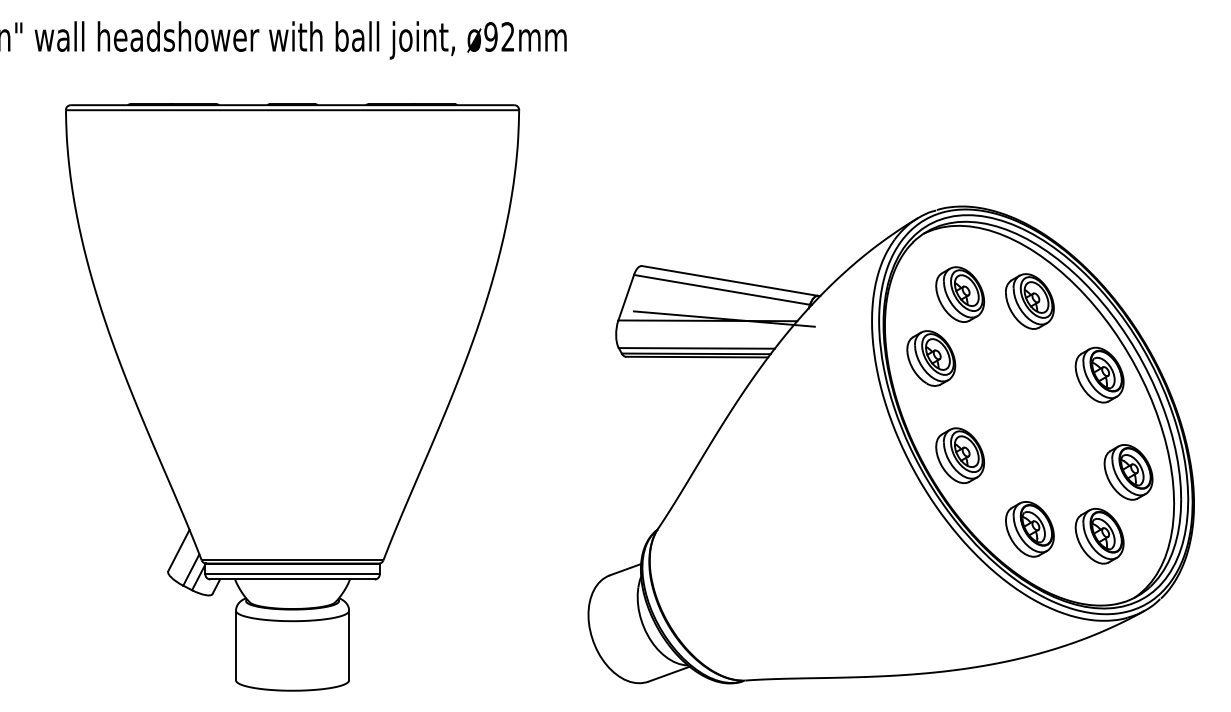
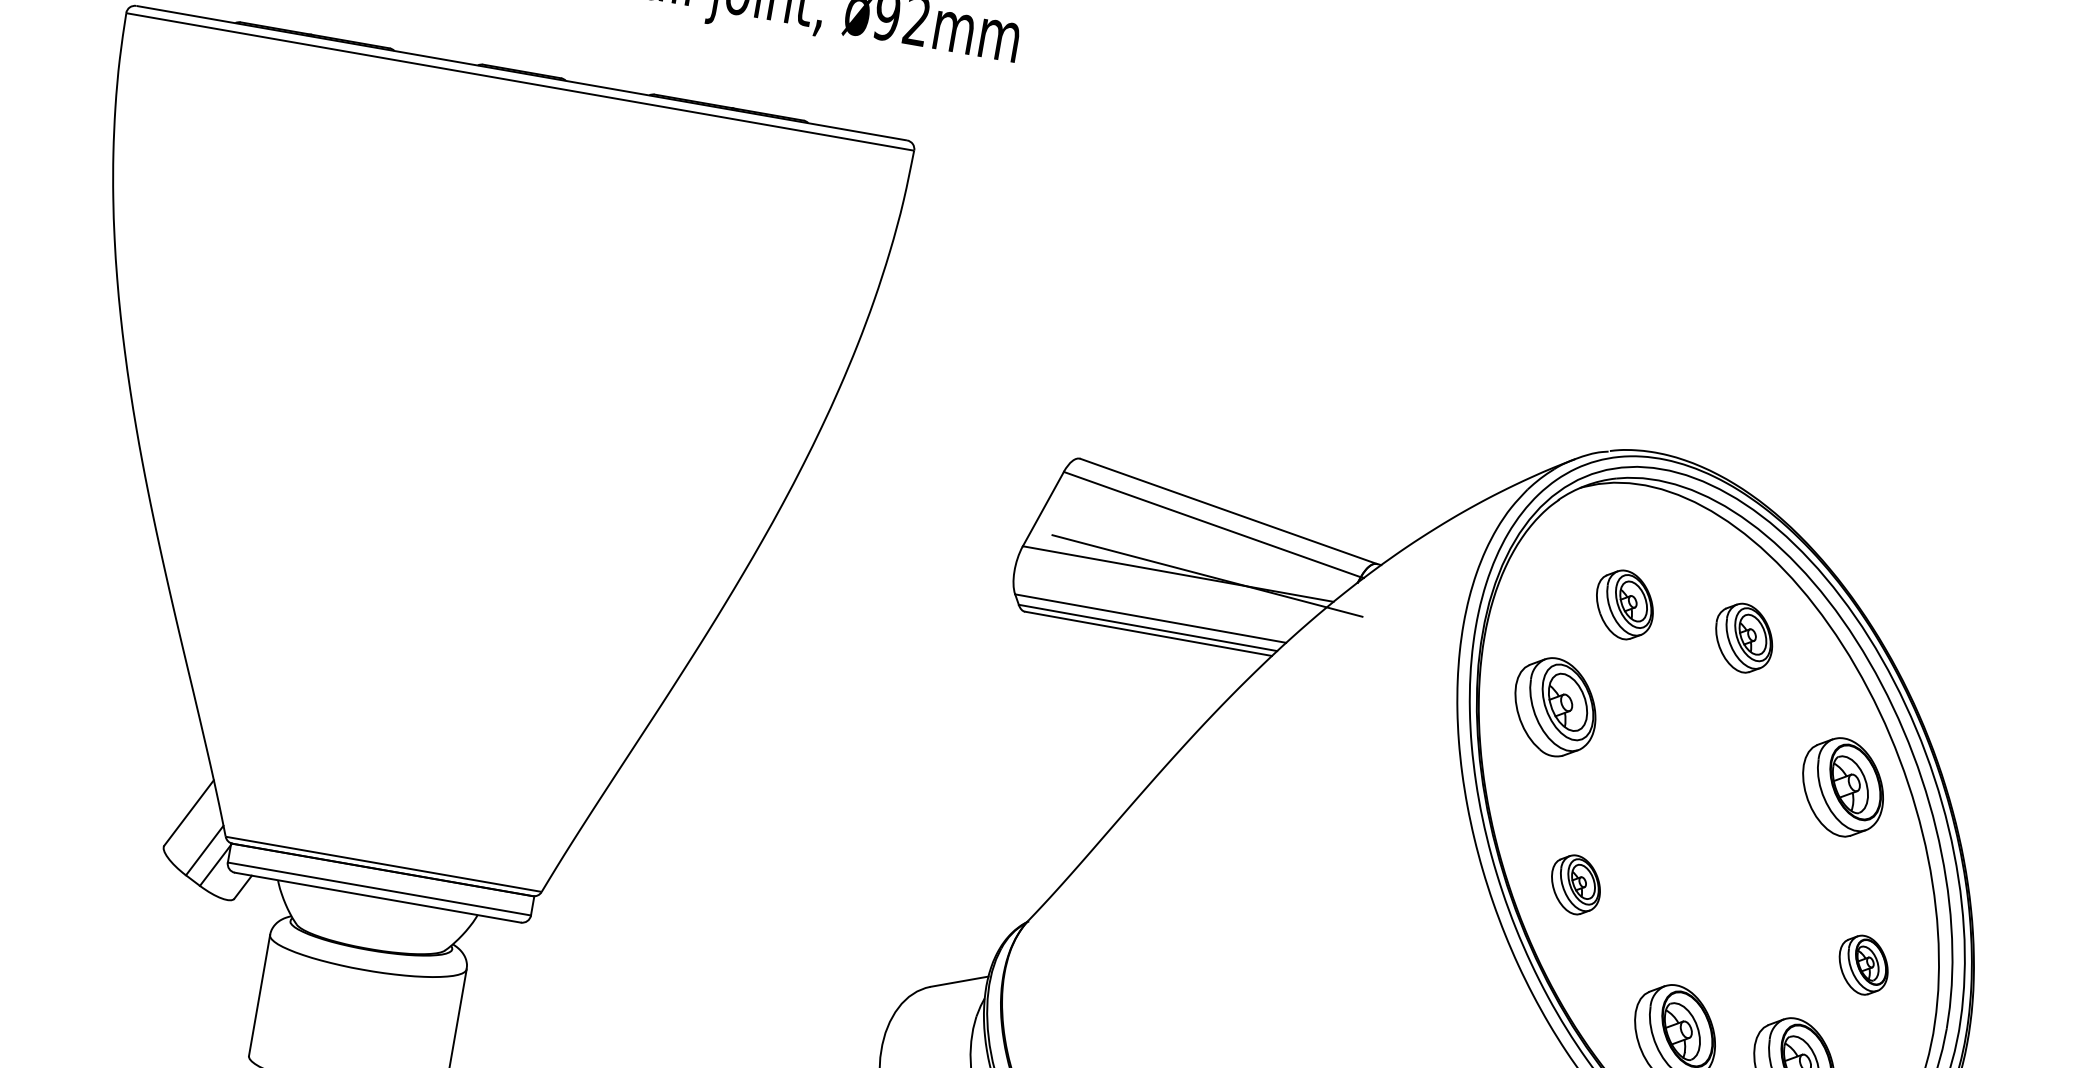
part: (959, 294) -> (1623, 604), size x0.7
part: (1029, 301) -> (1743, 638), size x0.7
part: (959, 455) -> (1574, 884), size x0.6
part: (1128, 472) -> (1863, 965), size x0.6

